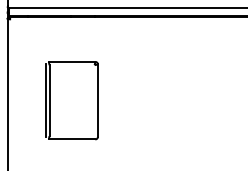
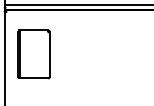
part: (71, 100) -> (33, 54), moved

